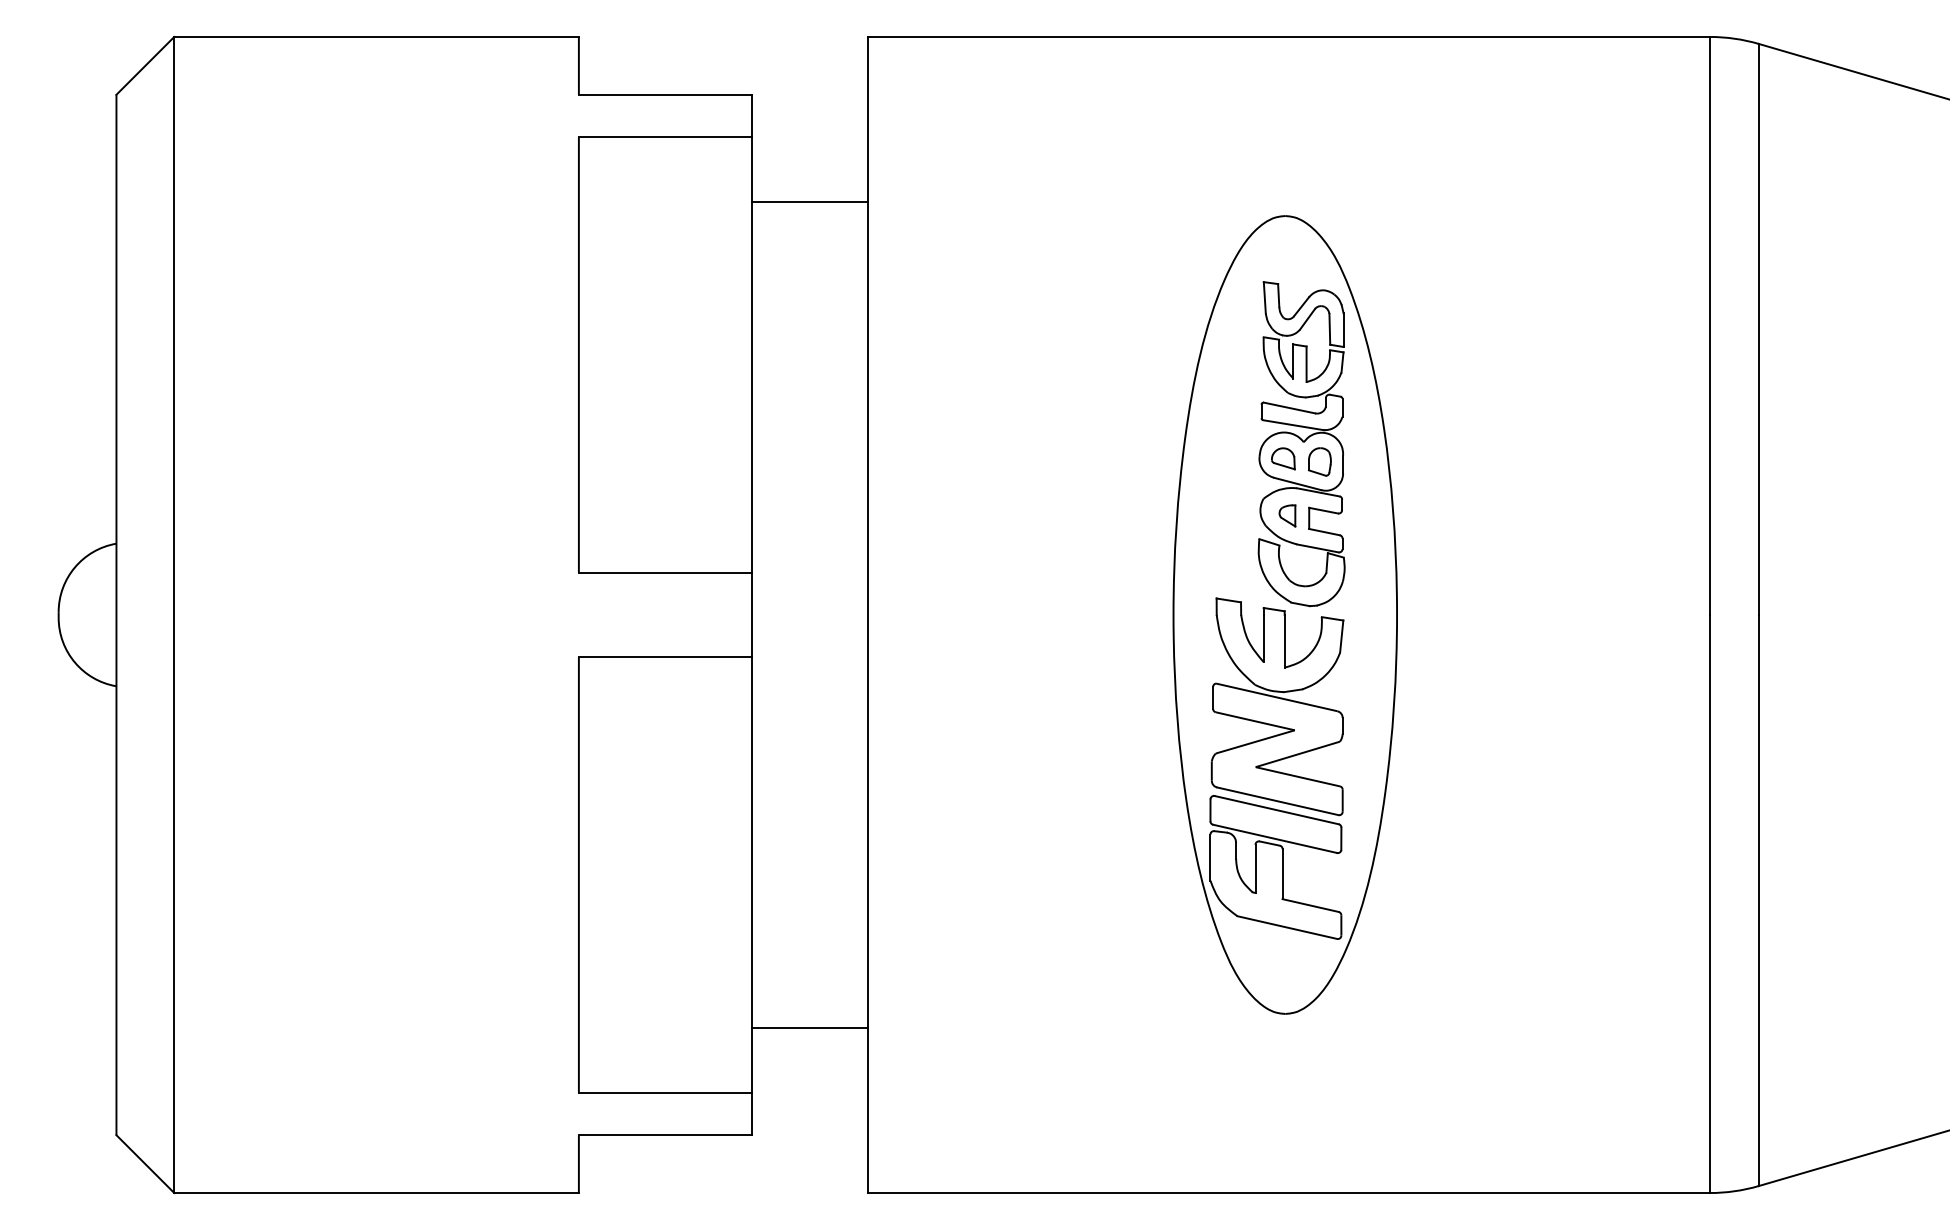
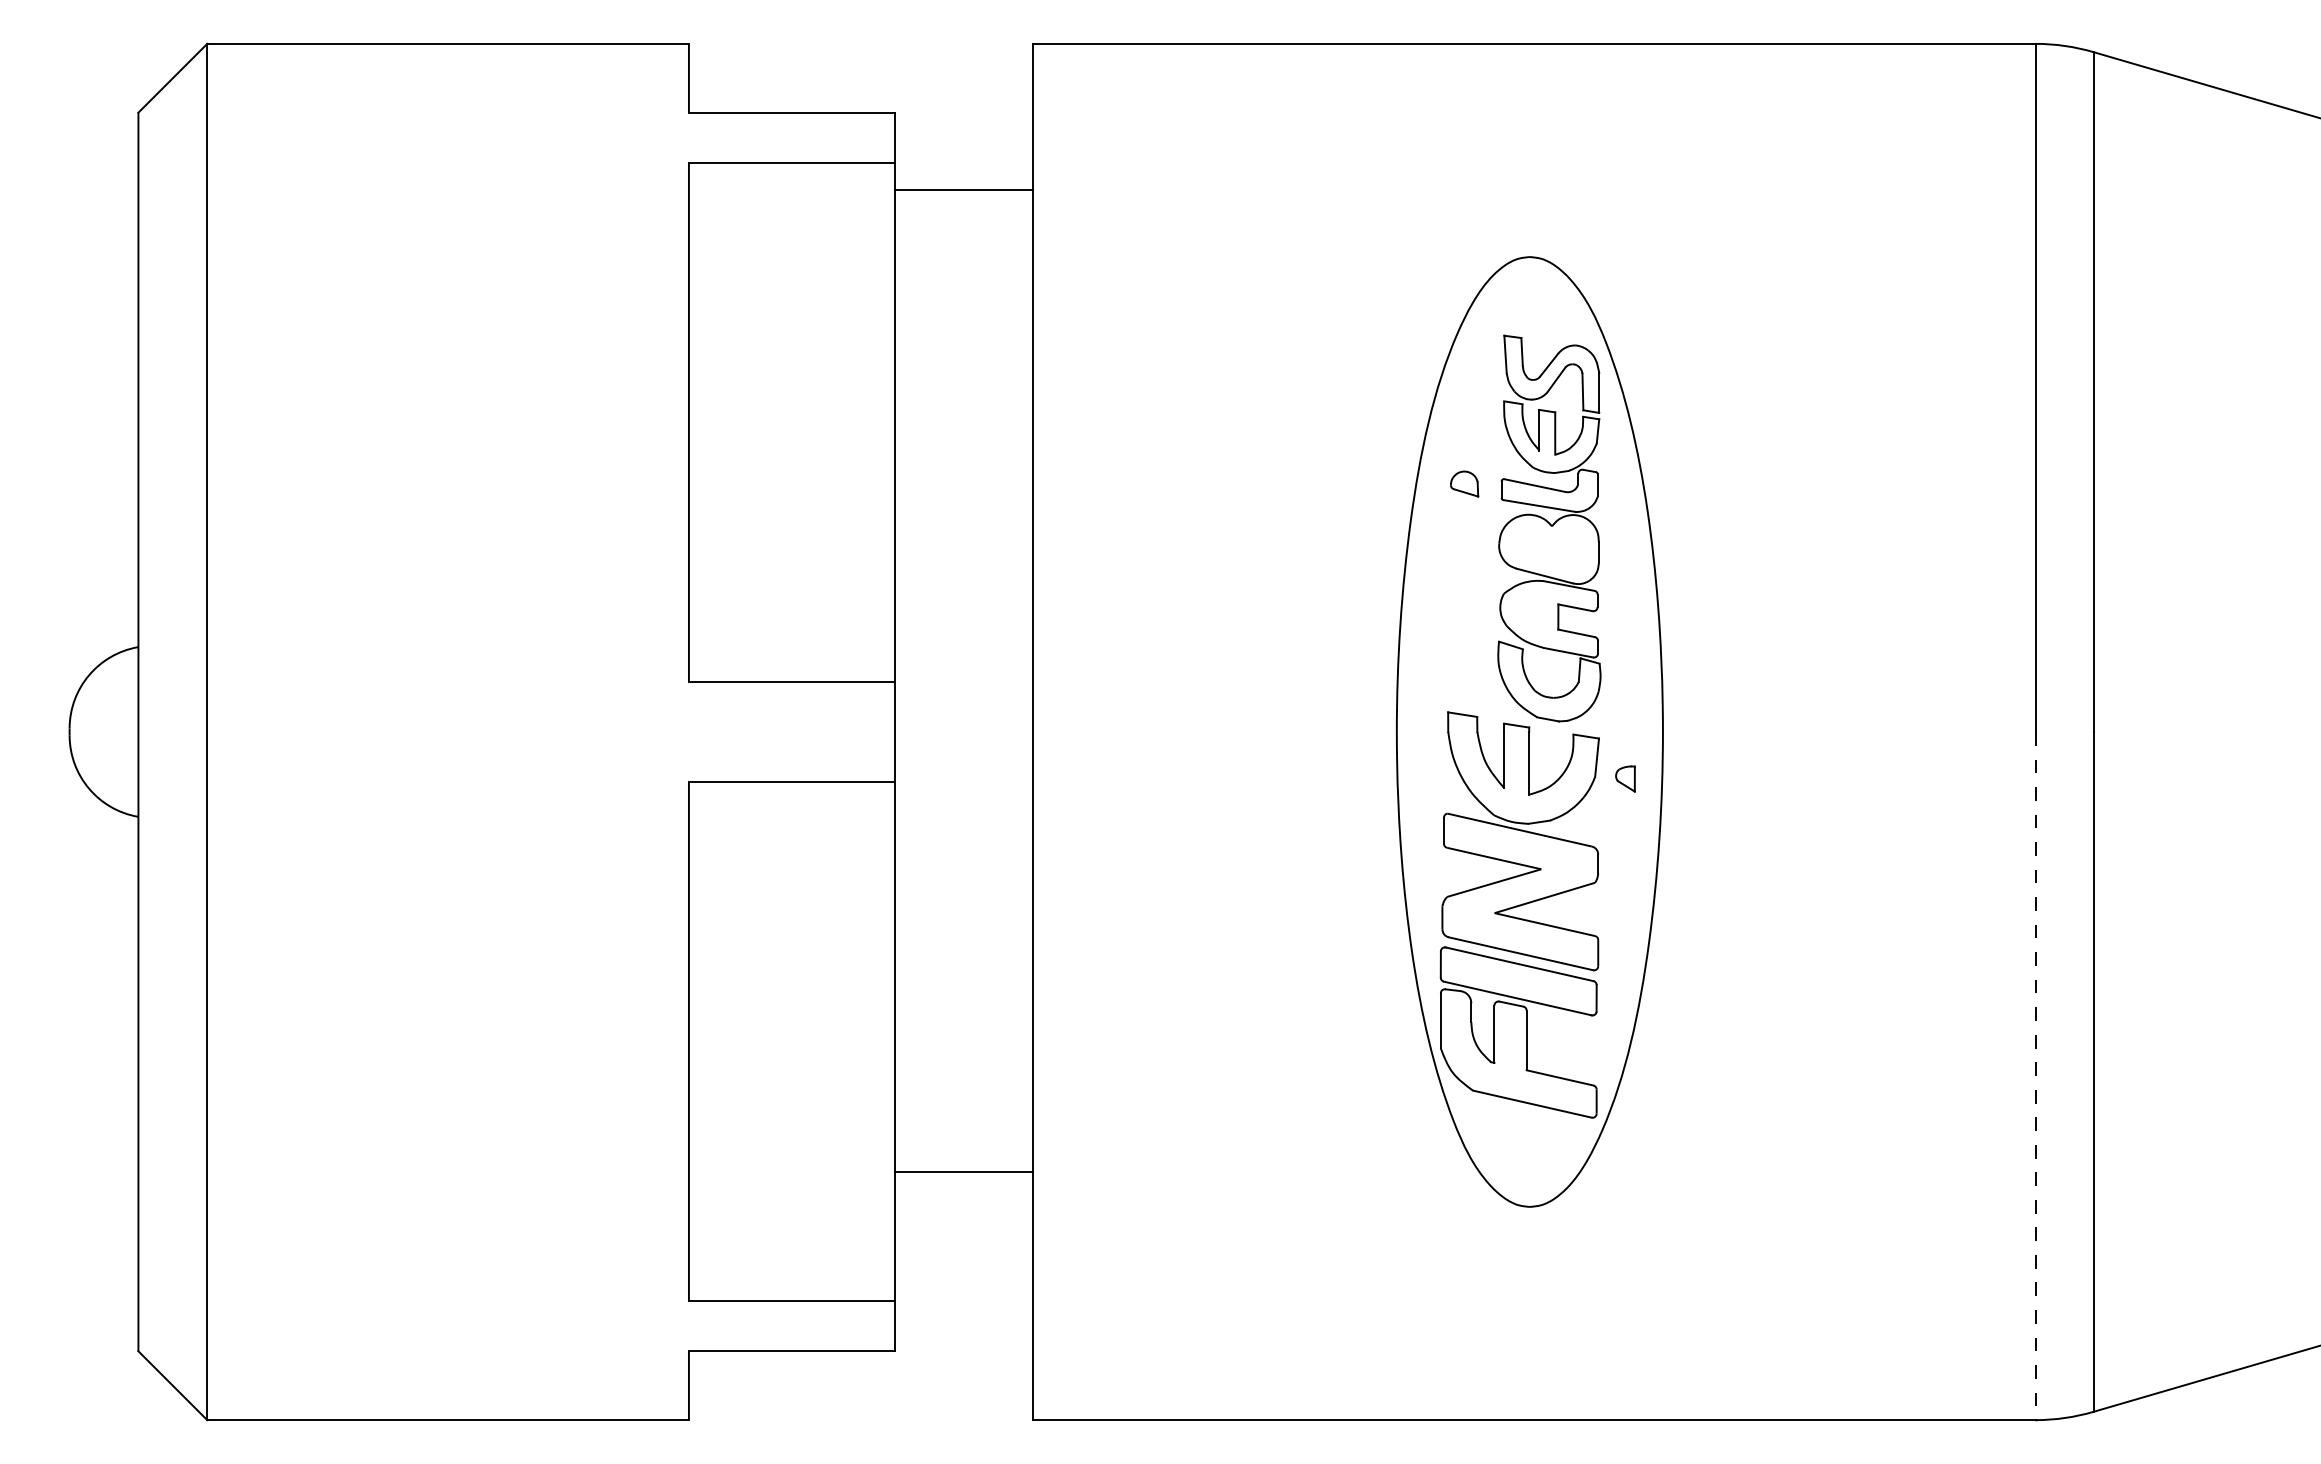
line: (810, 201) -> (964, 189), moved
part: (1283, 458) -> (1464, 483), moved
part: (1320, 461) -> (1571, 549), removed
part: (1287, 515) -> (1625, 778), moved
line: (1710, 904) -> (2035, 1076), solid -> dashed
line: (810, 1028) -> (964, 1172), moved

